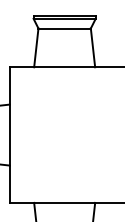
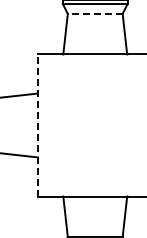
line: (63, 28) -> (94, 13), solid -> dashed
line: (9, 134) -> (37, 124), solid -> dashed

